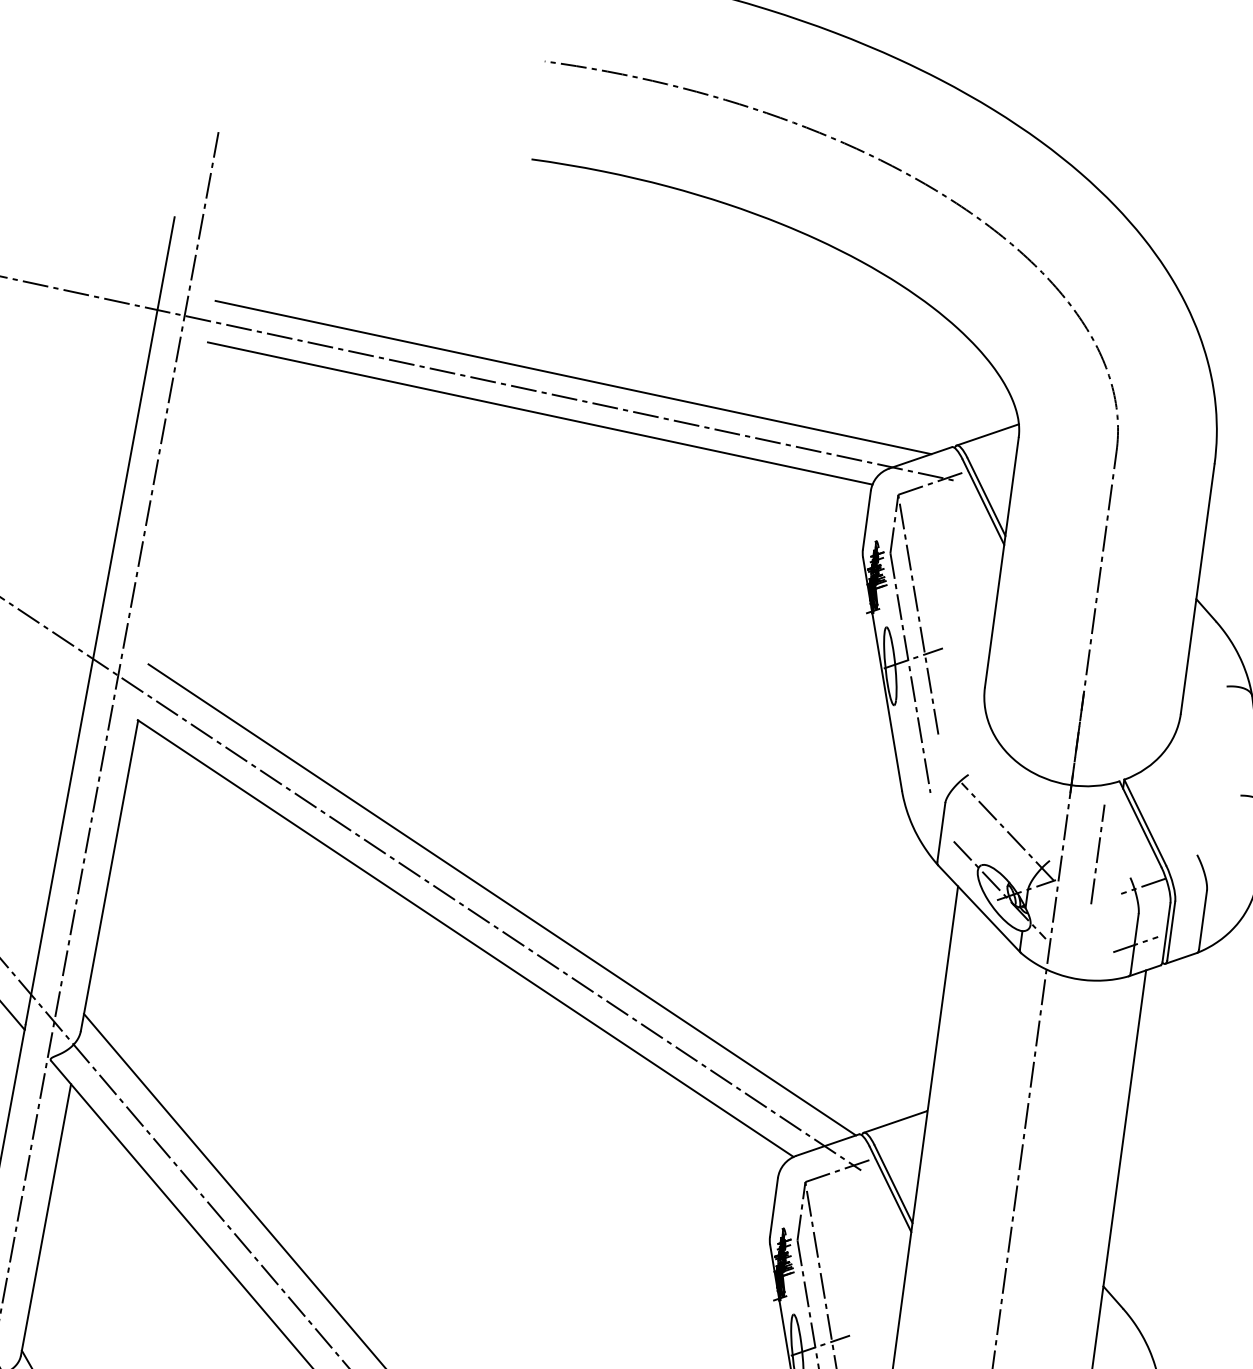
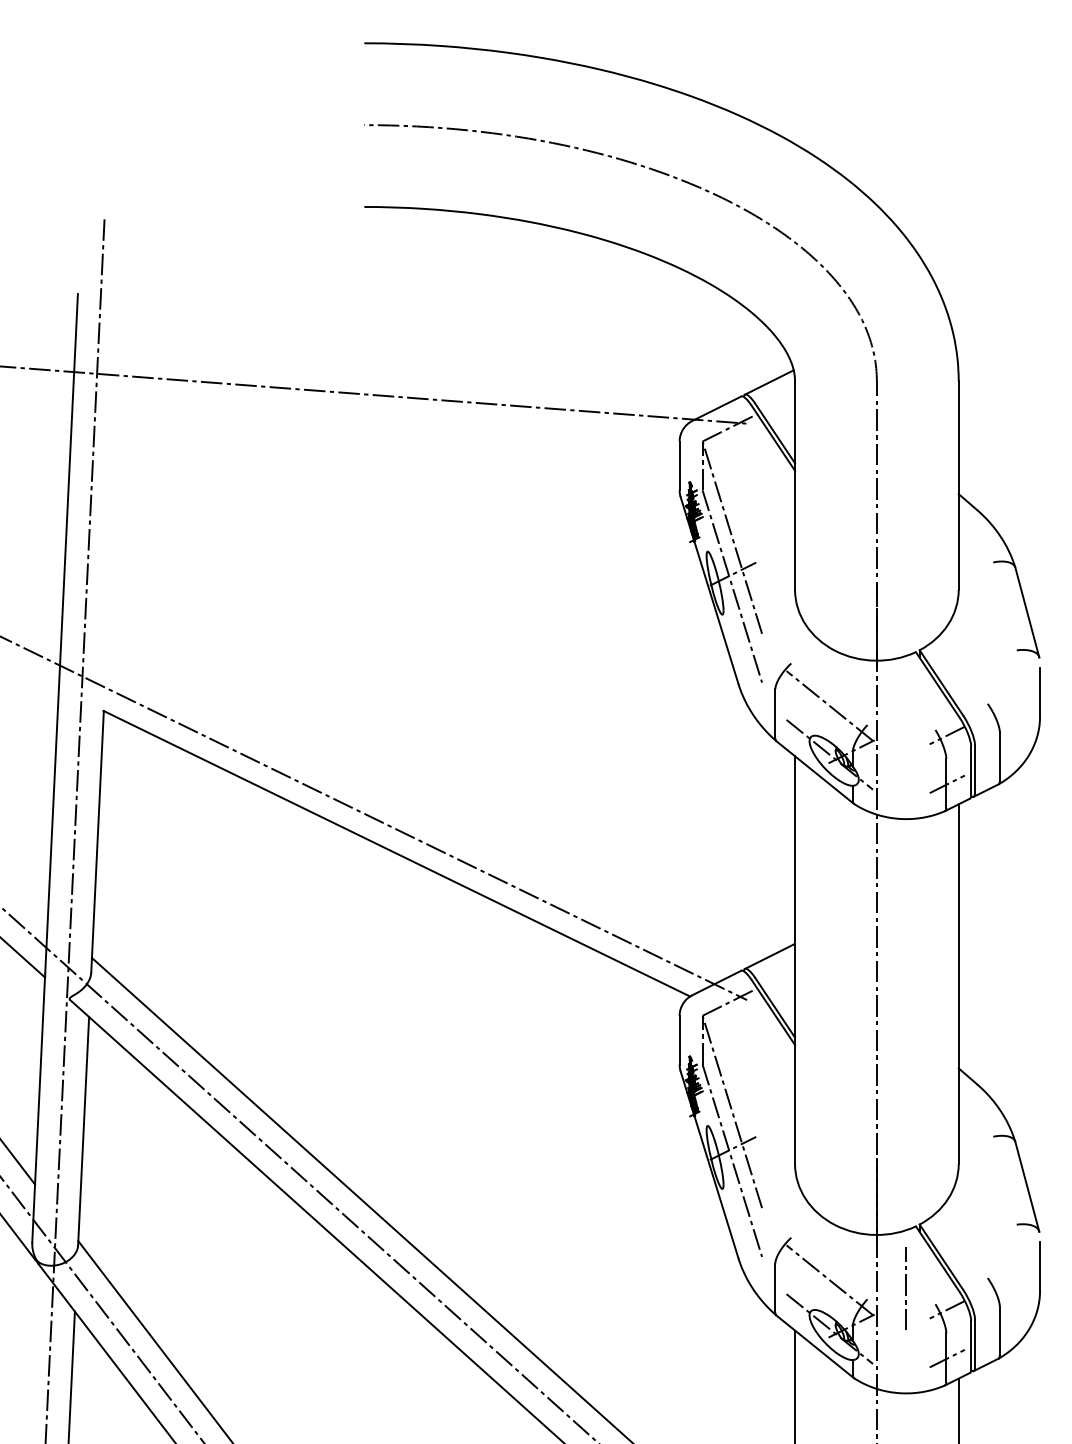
line: (572, 377) -> (422, 381), removed
line: (539, 413) -> (399, 414), removed
line: (1096, 854) -> (905, 714), removed
line: (502, 899) -> (422, 817), removed

